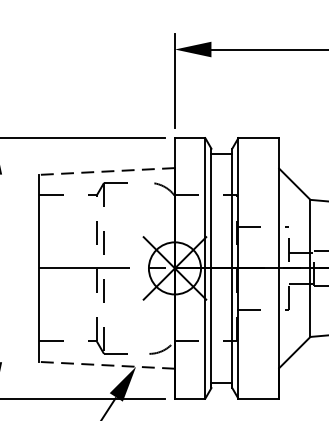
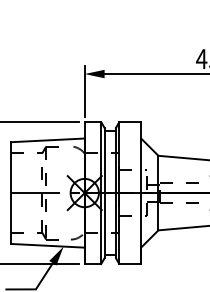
line: (106, 171) -> (47, 140), dashed -> solid
line: (106, 364) -> (47, 245), dashed -> solid

